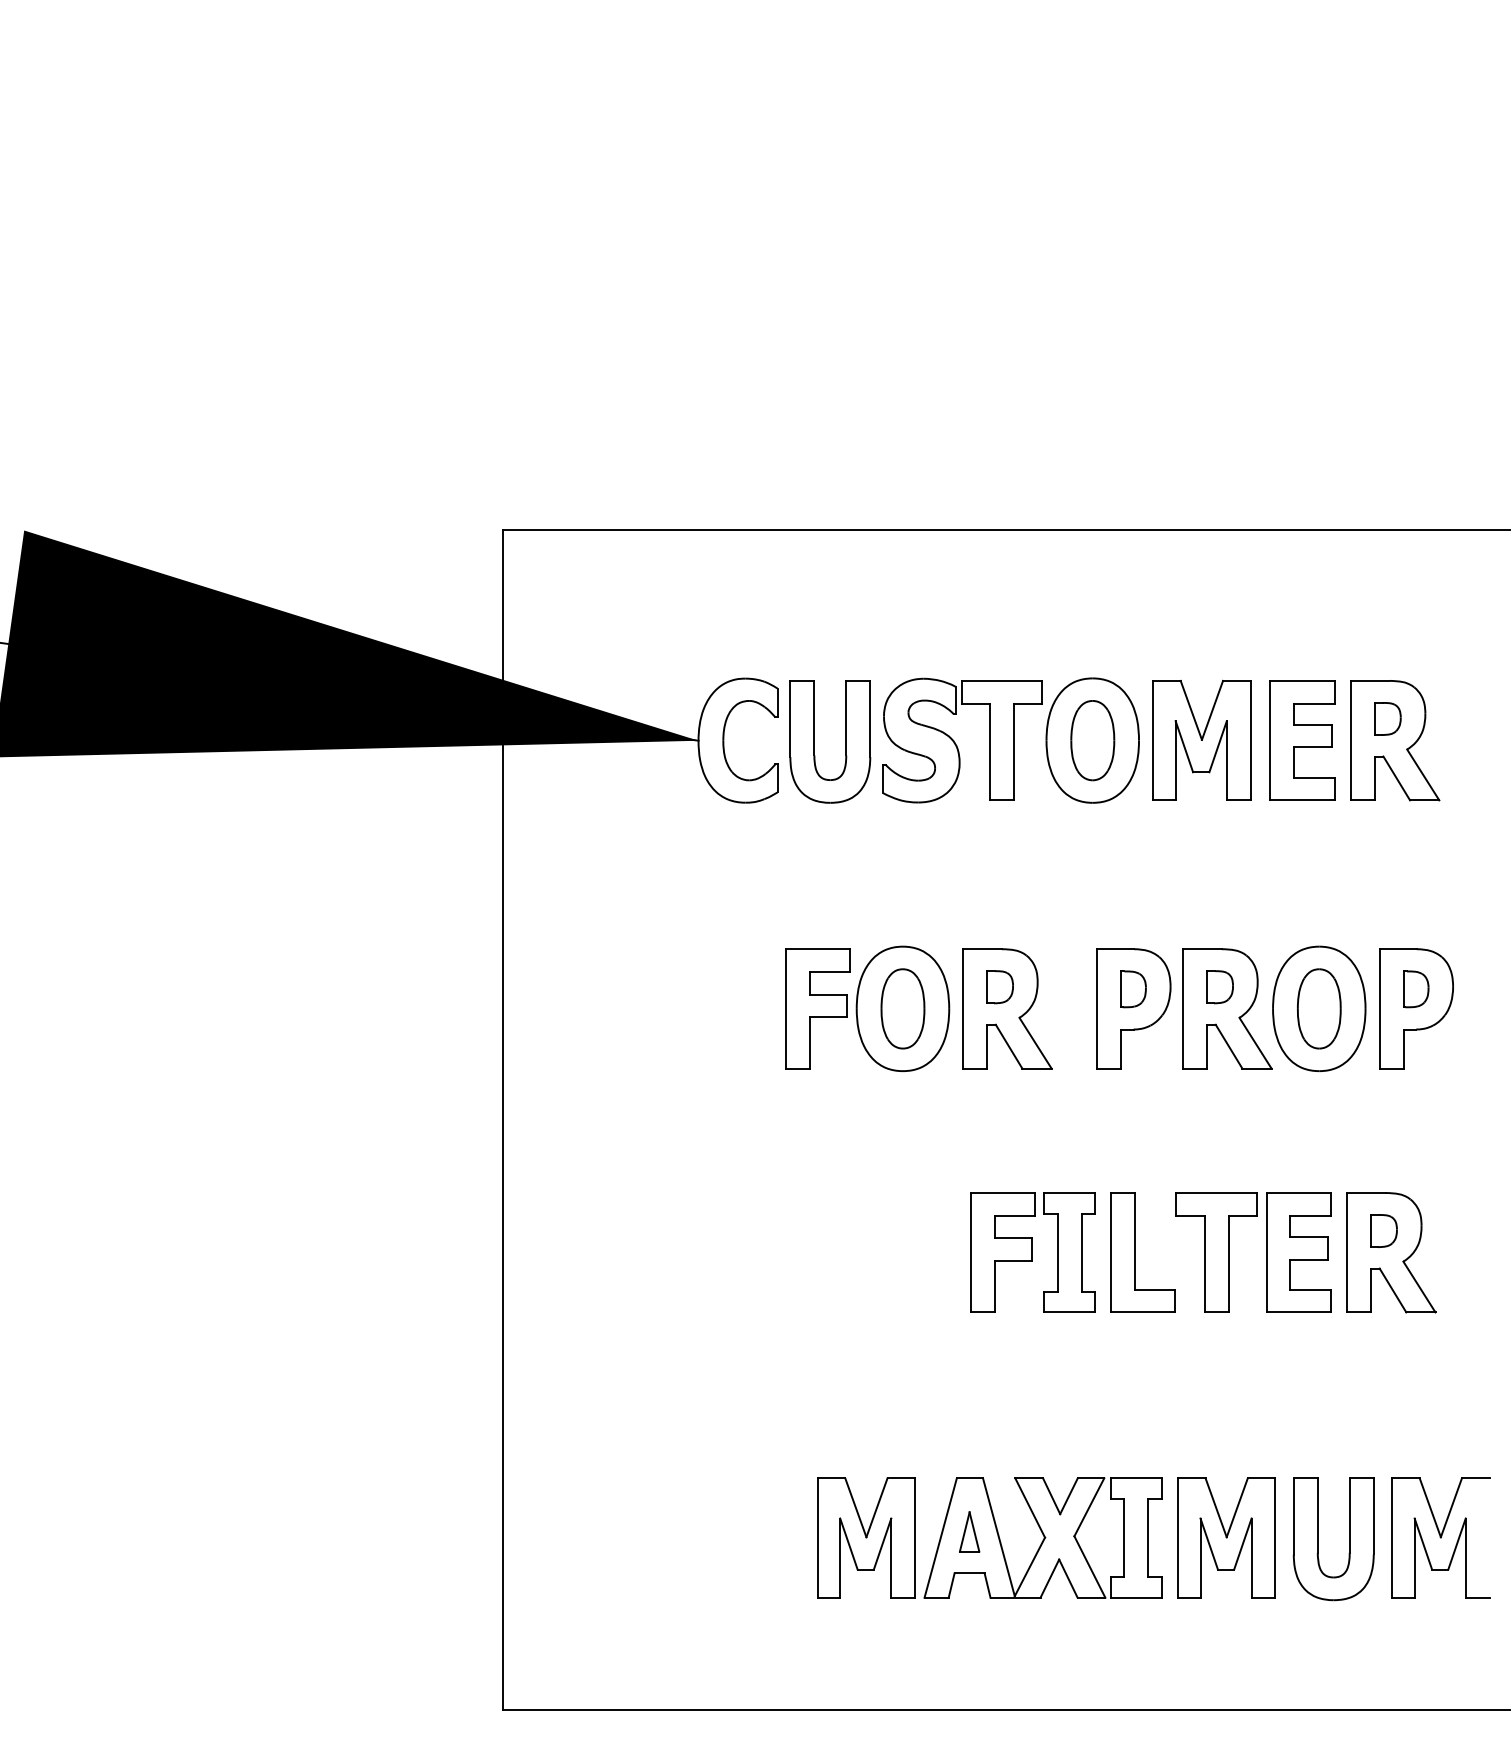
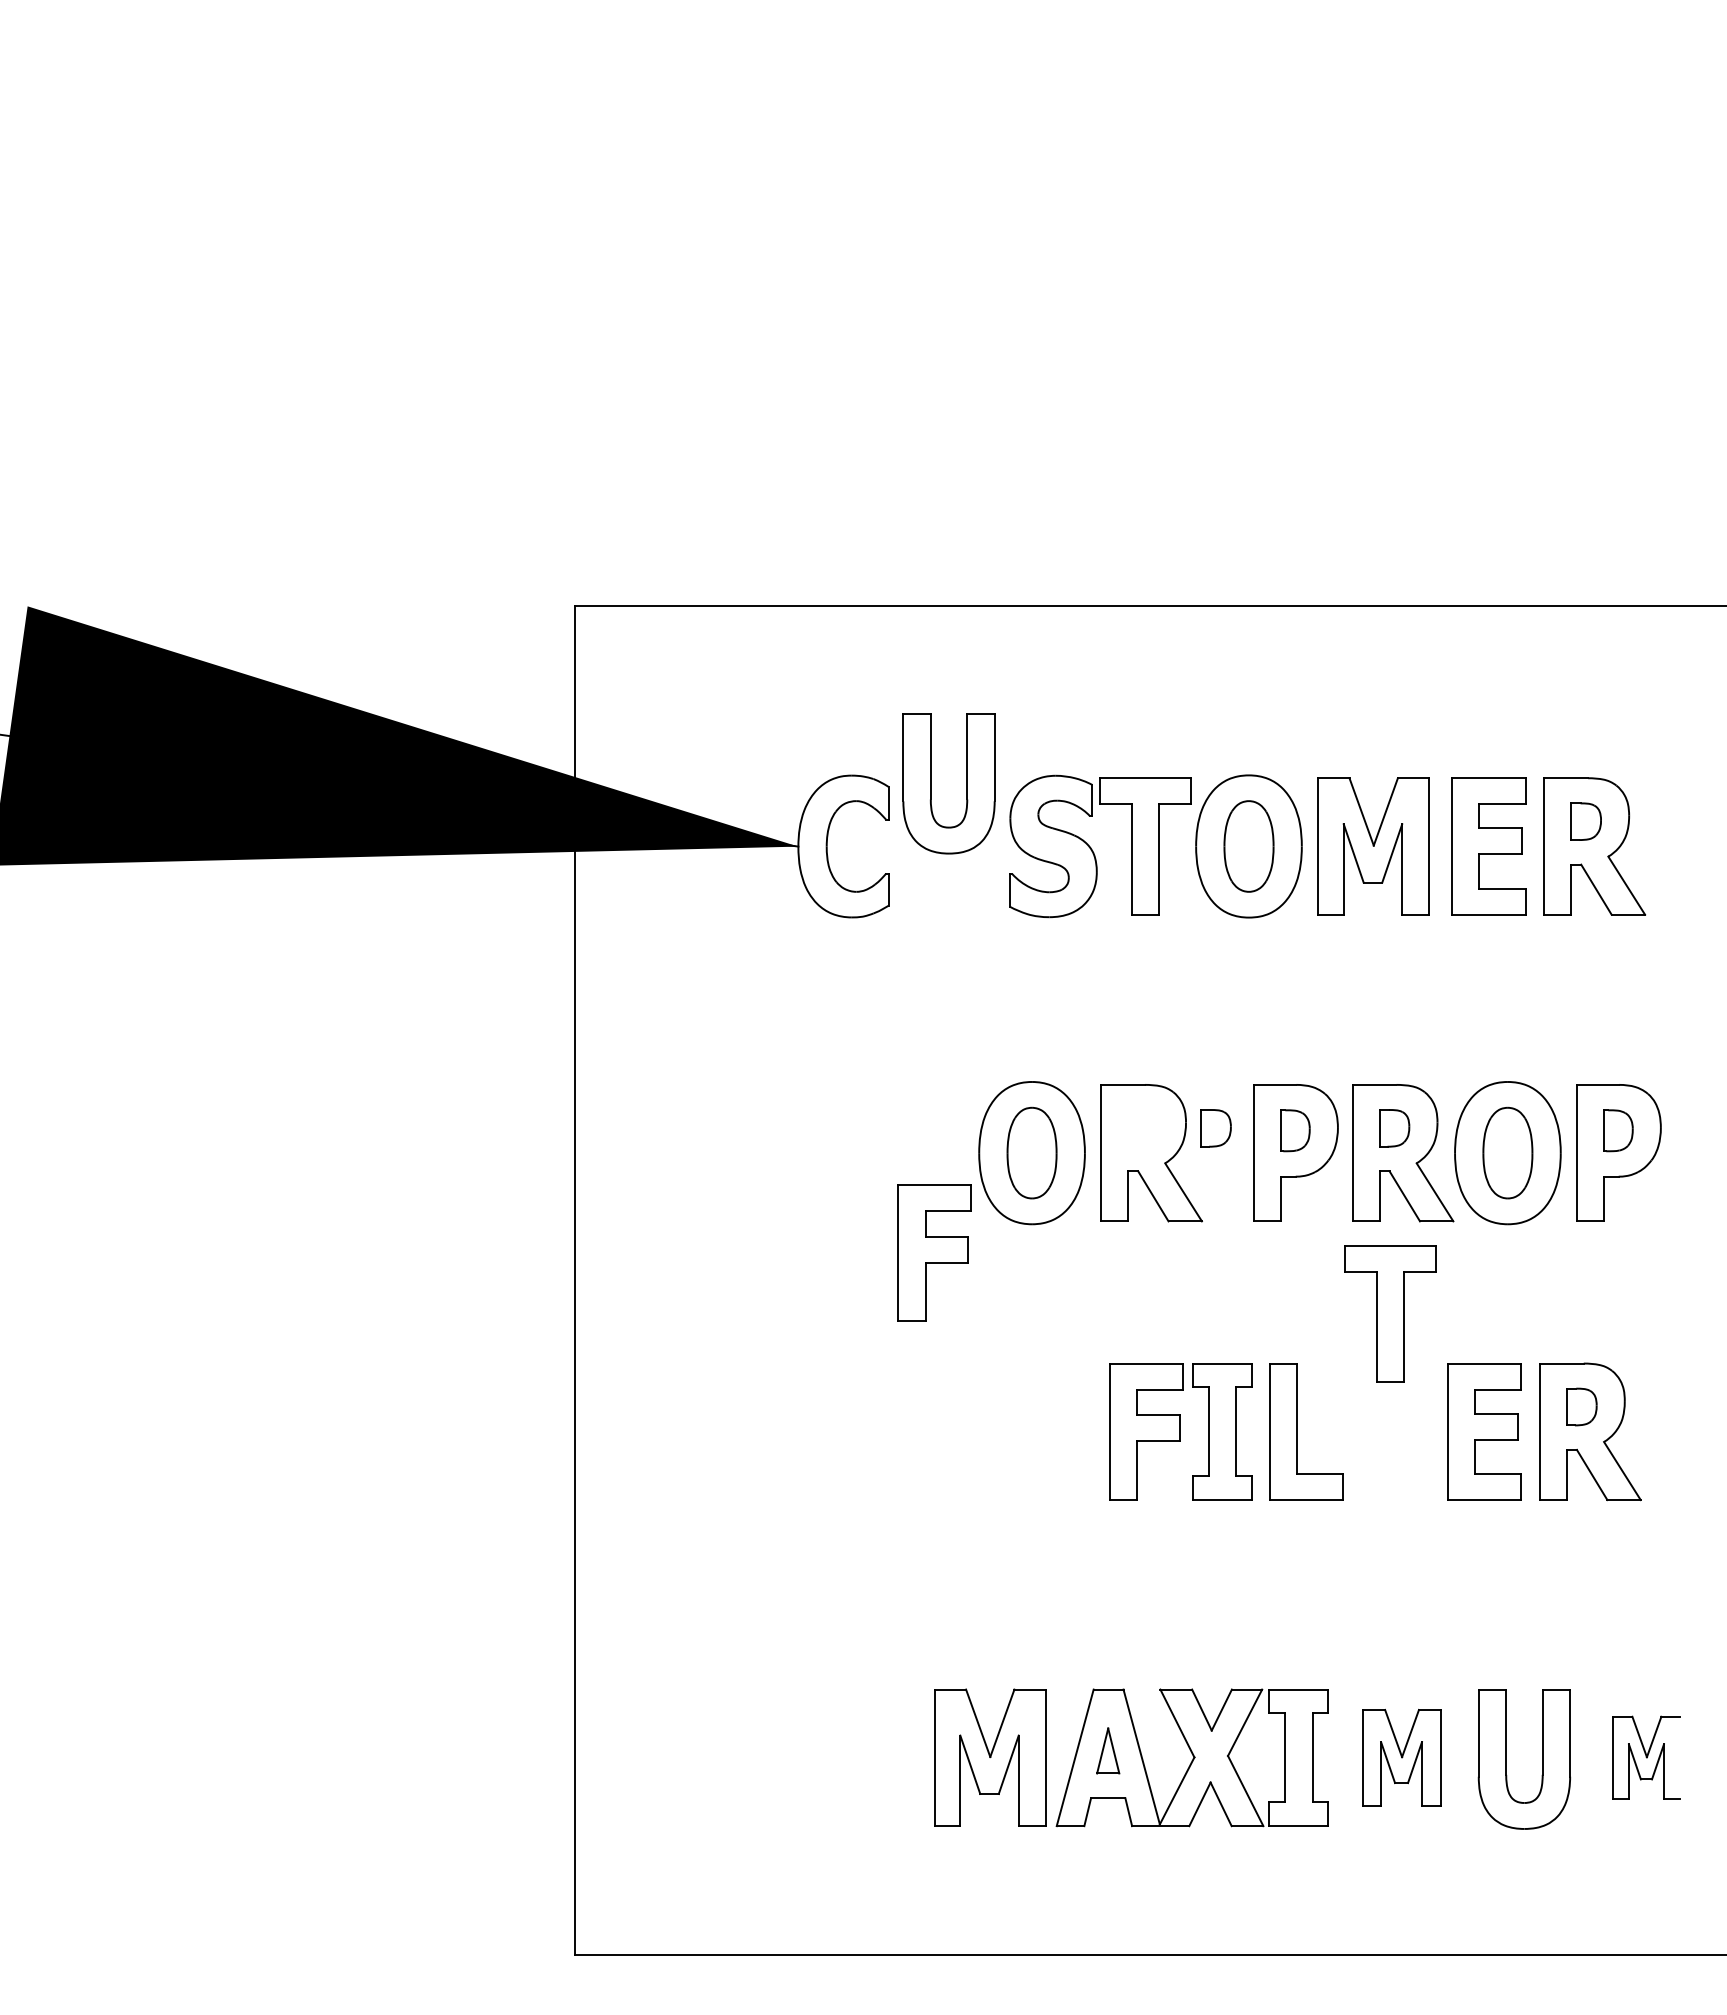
part: (814, 741) -> (931, 783), moved
part: (999, 987) -> (1215, 1128), moved
part: (817, 1008) -> (934, 1252), moved
part: (1216, 1252) -> (1390, 1313), moved
part: (1226, 1537) -> (1401, 1757), size x0.7
part: (1440, 1537) -> (1646, 1757), size x0.6

